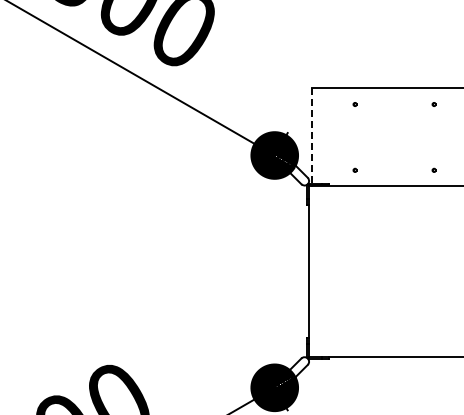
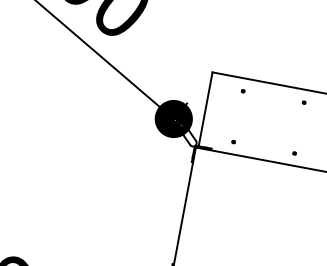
line: (312, 135) -> (205, 109), dashed -> solid

